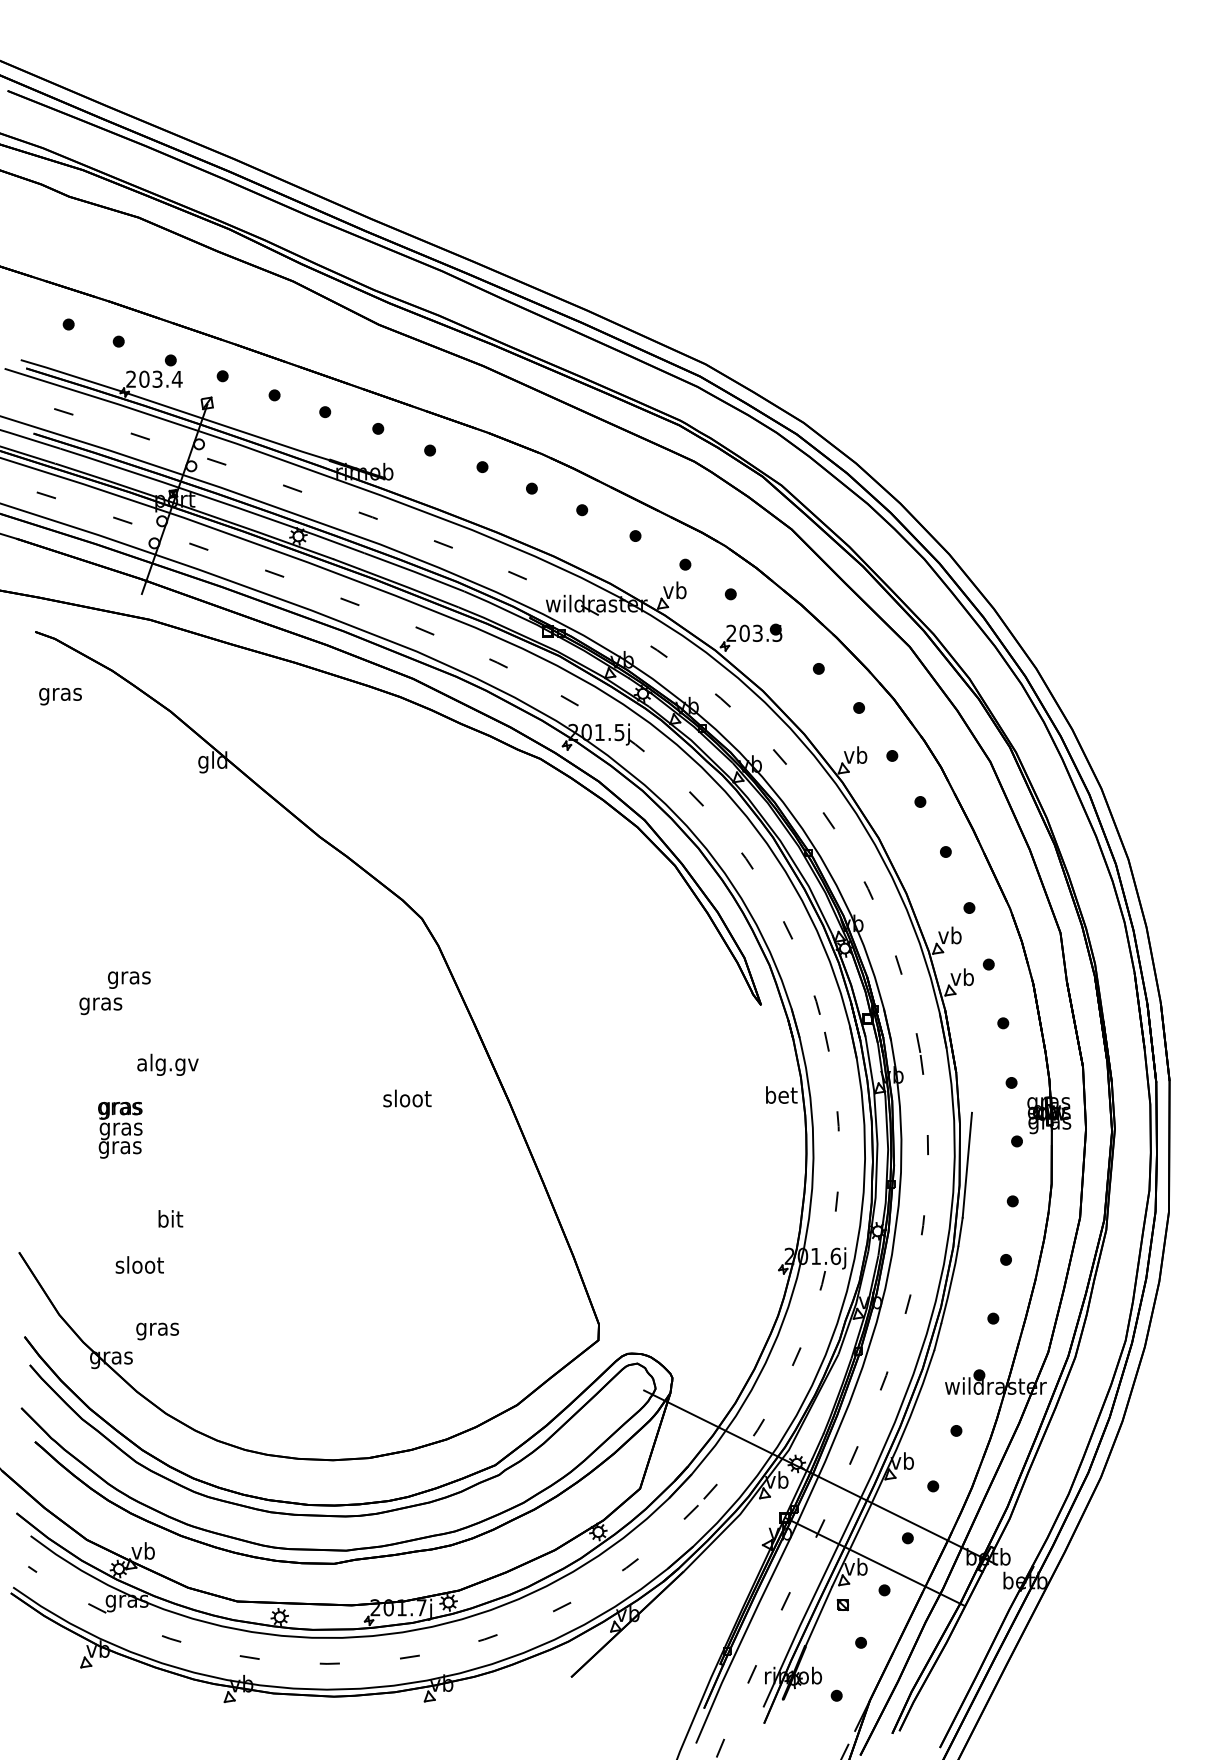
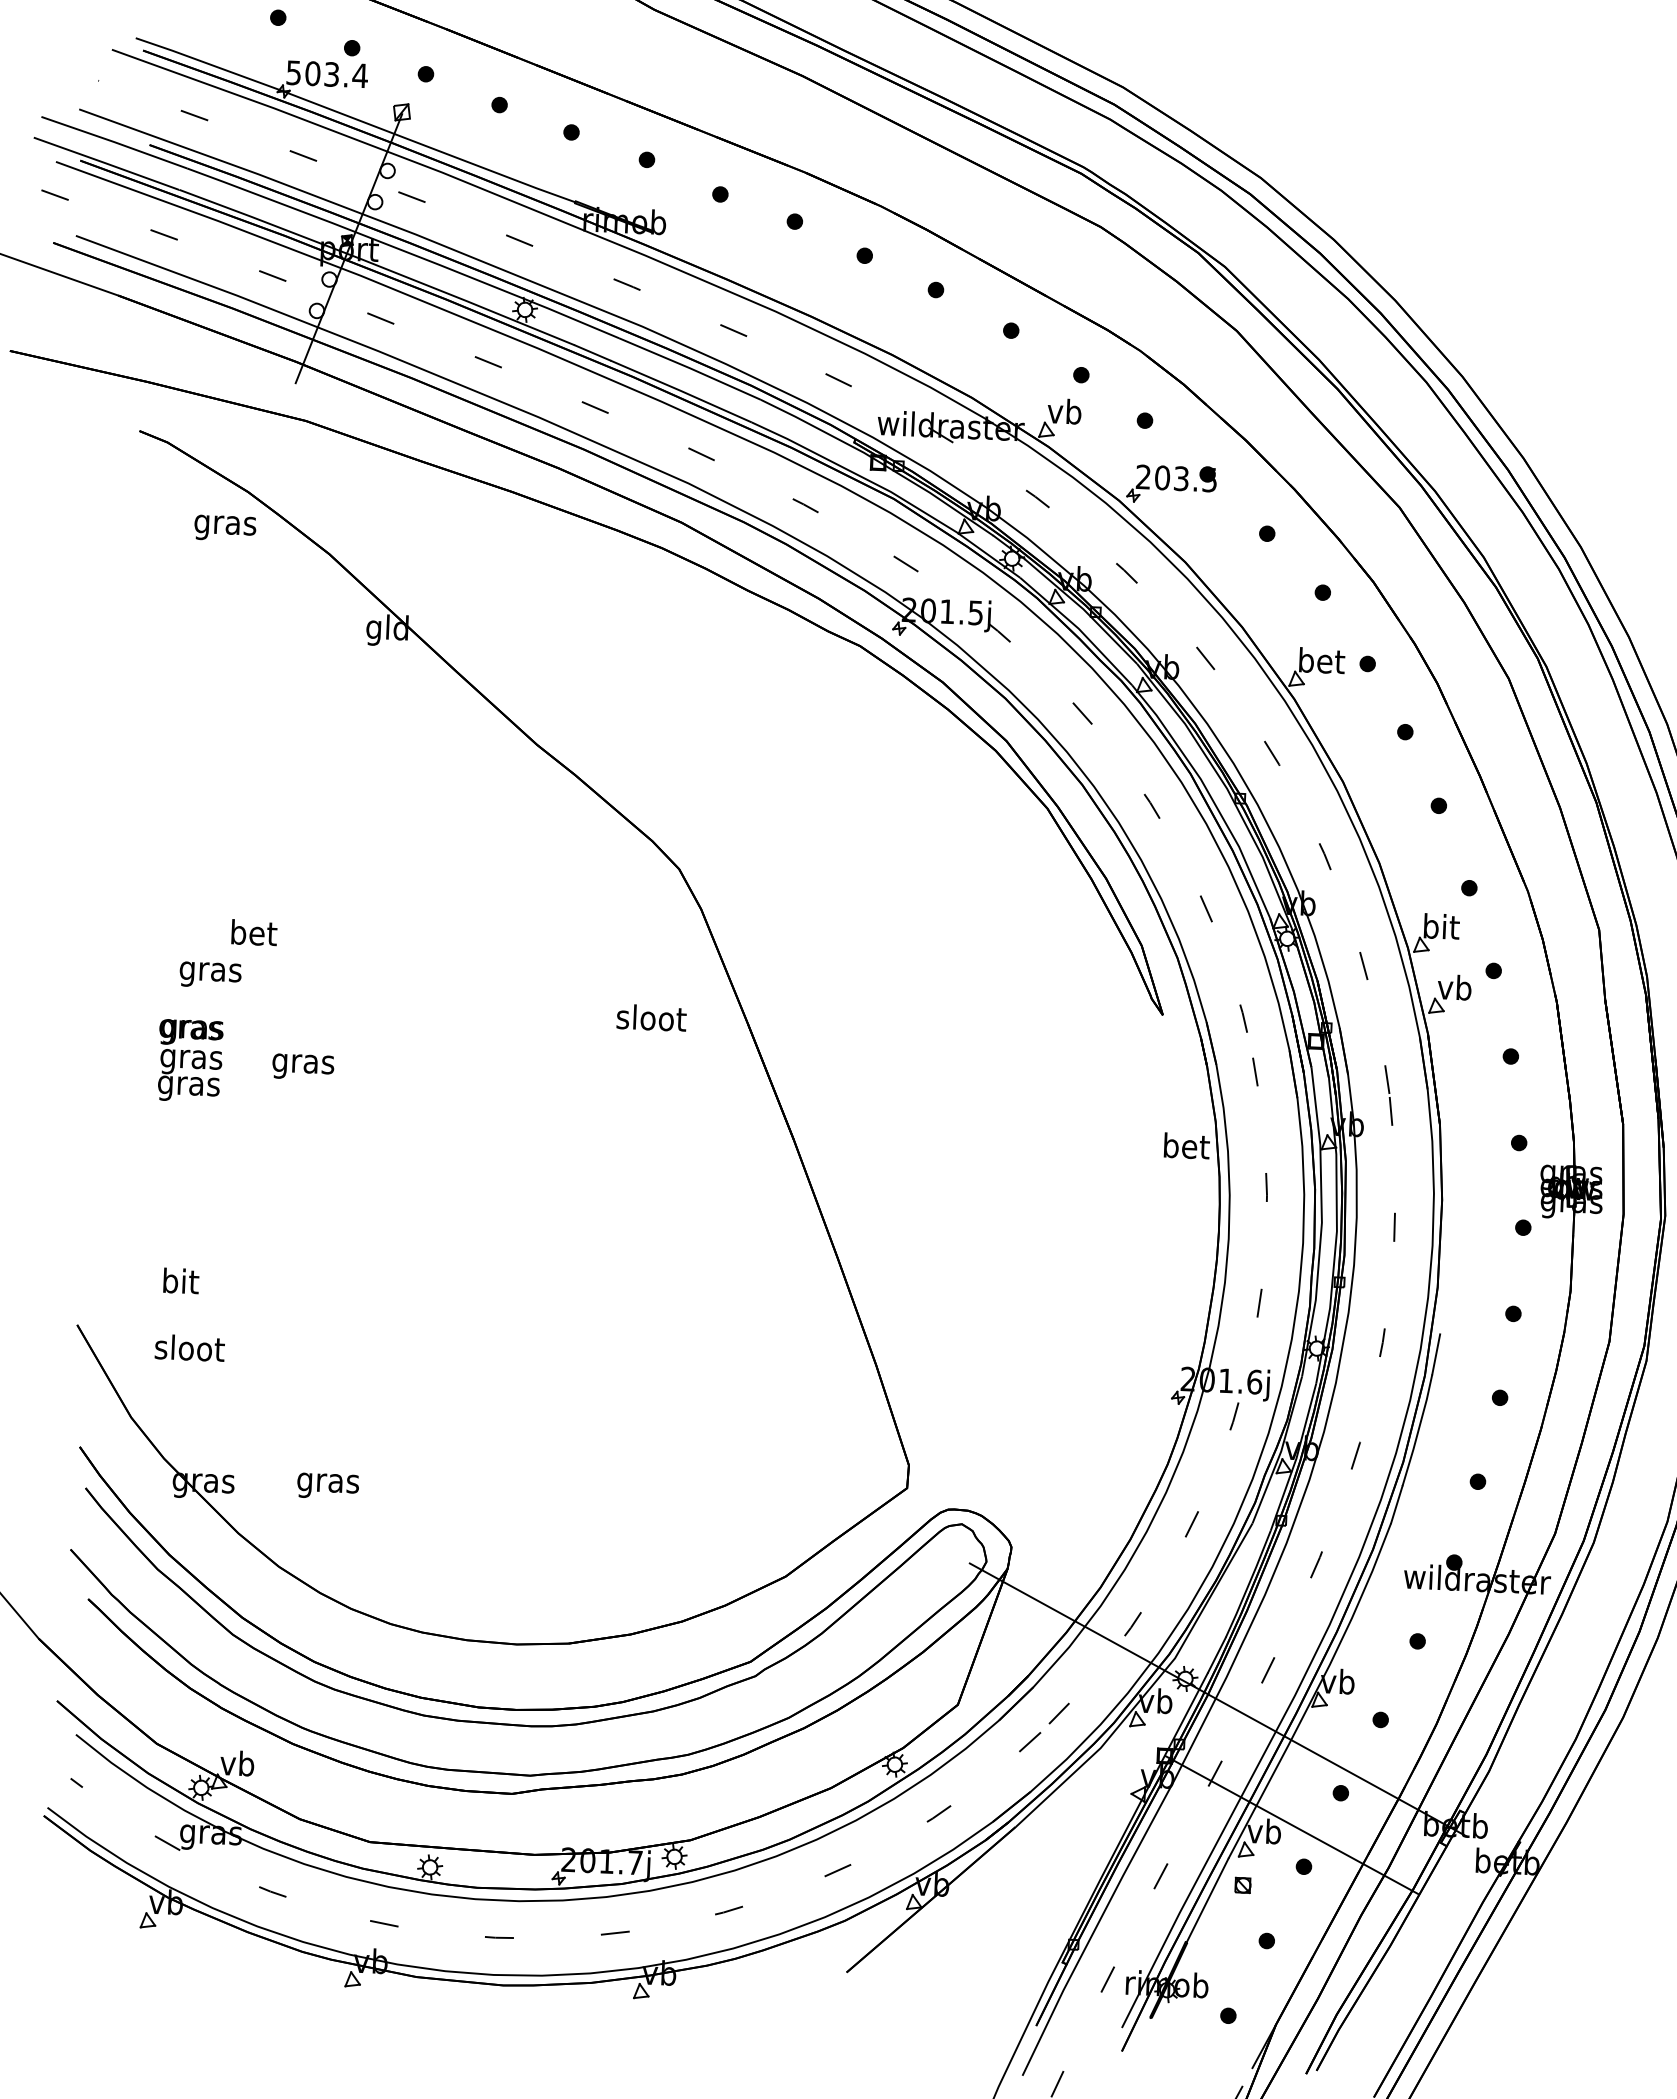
text: (130, 378) -> (292, 71), 203.4 -> 503.4
text: (60, 696) -> (225, 528), moved
text: (859, 754) -> (1320, 659), vb -> bet
text: (950, 935) -> (1440, 926), vb -> bit
text: (129, 977) -> (253, 935), gras -> bet
text: (167, 1064) -> (303, 1063), alg.gv -> gras
text: (407, 1098) -> (651, 1017), moved
text: (120, 1129) -> (190, 1059), moved
line: (966, 1164) -> (1448, 1257), removed
text: (170, 1218) -> (180, 1280), moved
text: (139, 1264) -> (189, 1347), moved
text: (157, 1331) -> (327, 1486), moved

